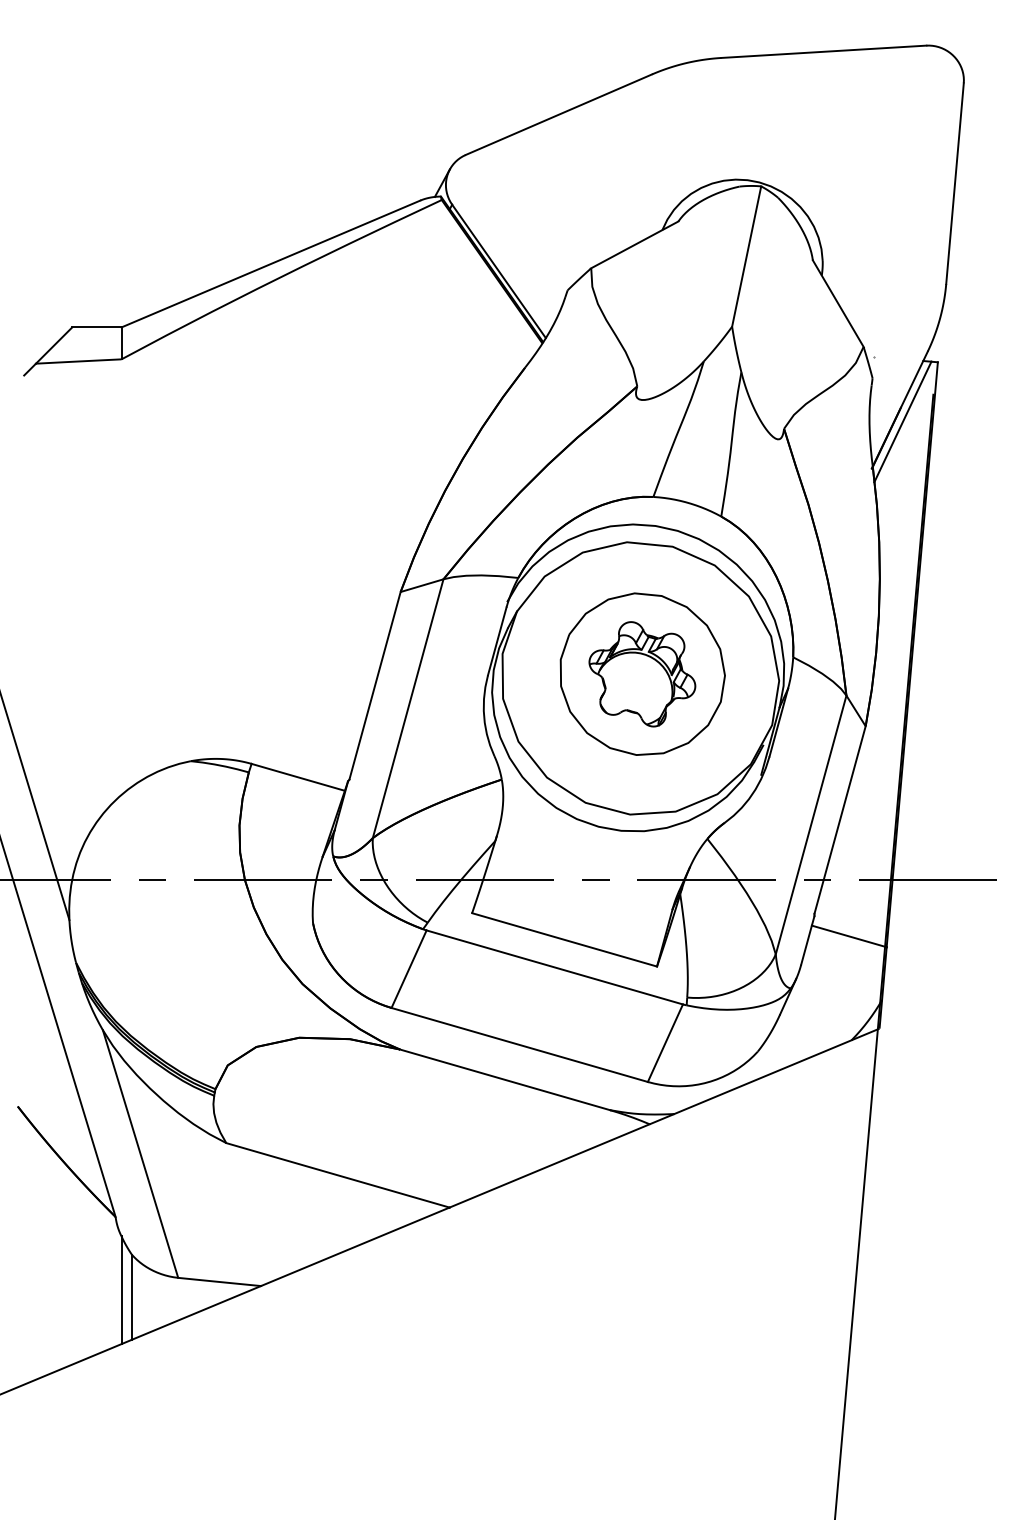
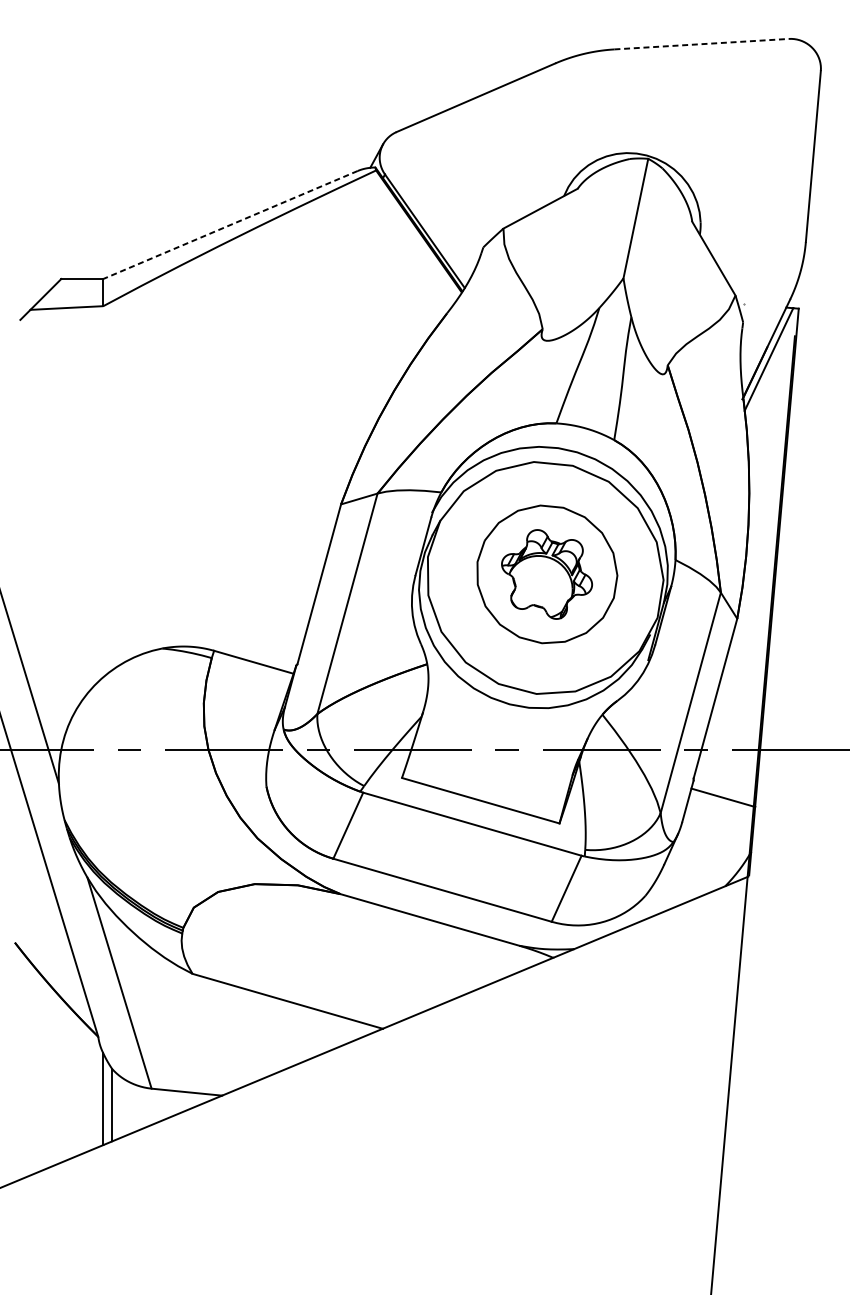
line: (823, 51) -> (701, 43), solid -> dashed
line: (270, 264) -> (230, 225), solid -> dashed

